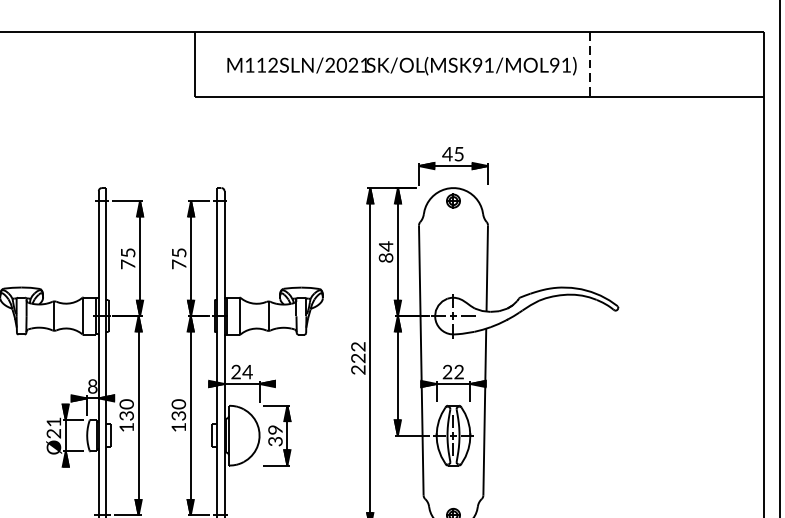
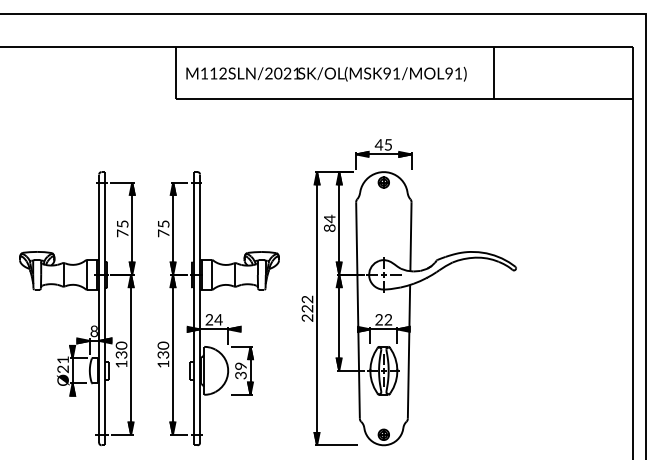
line: (590, 63) -> (493, 72), dashed -> solid
text: (401, 65) -> (326, 73), moved

